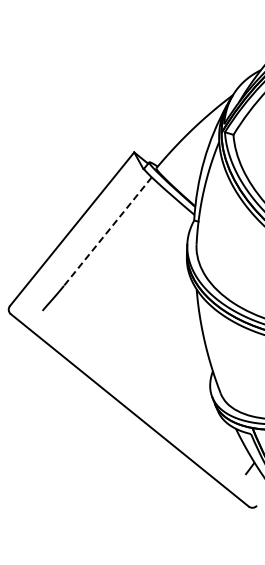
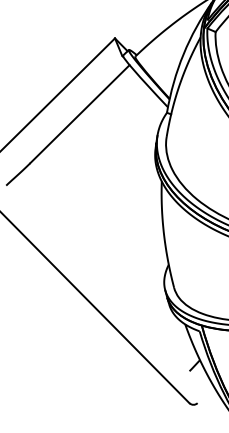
line: (107, 231) -> (79, 114), dashed -> solid

